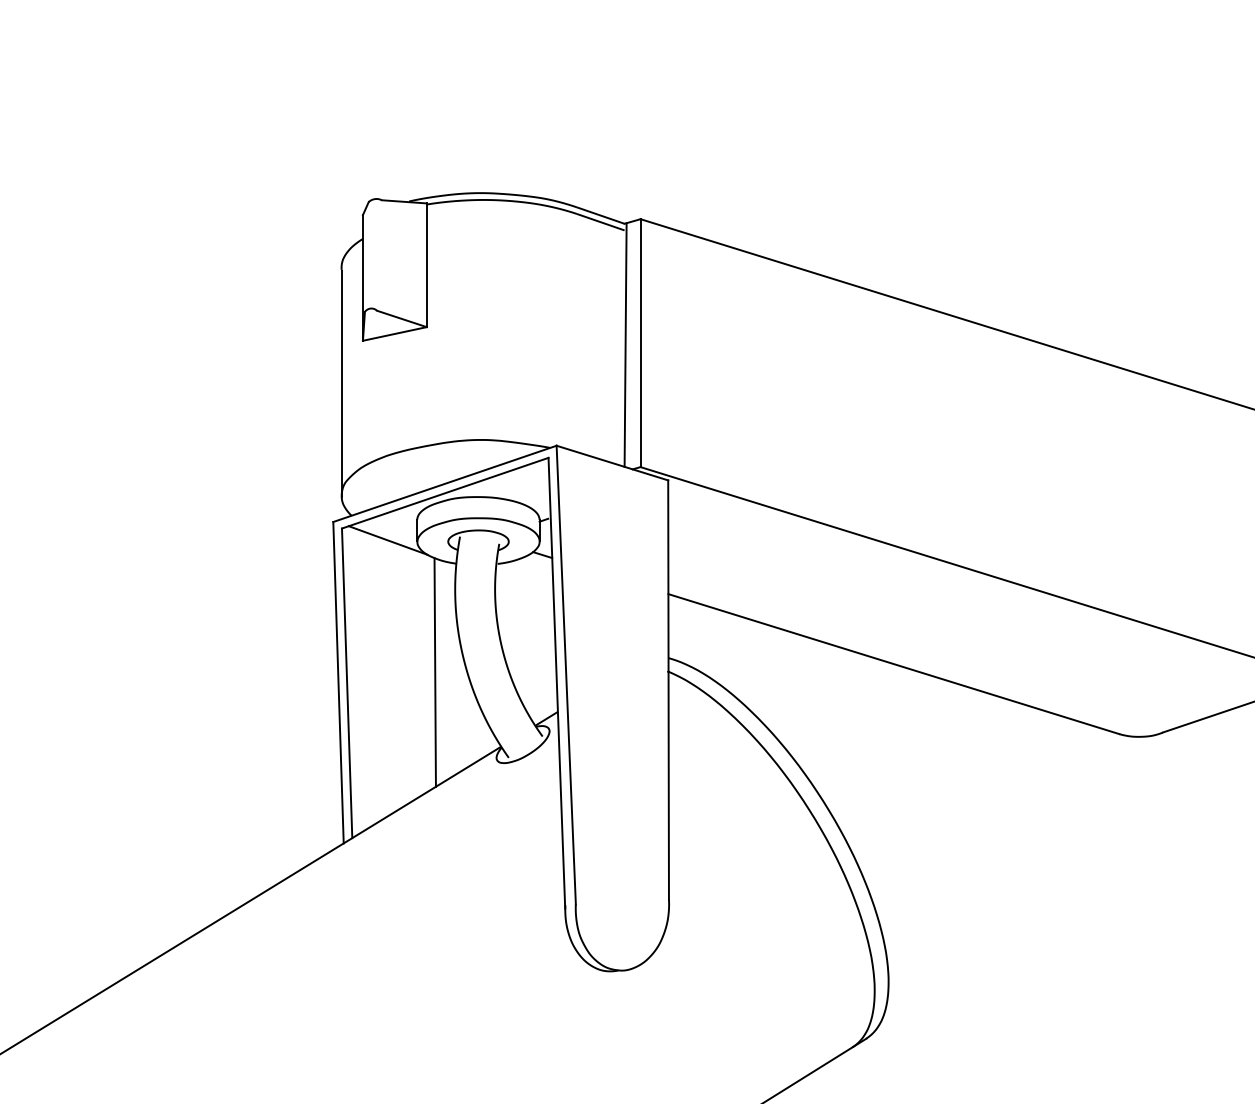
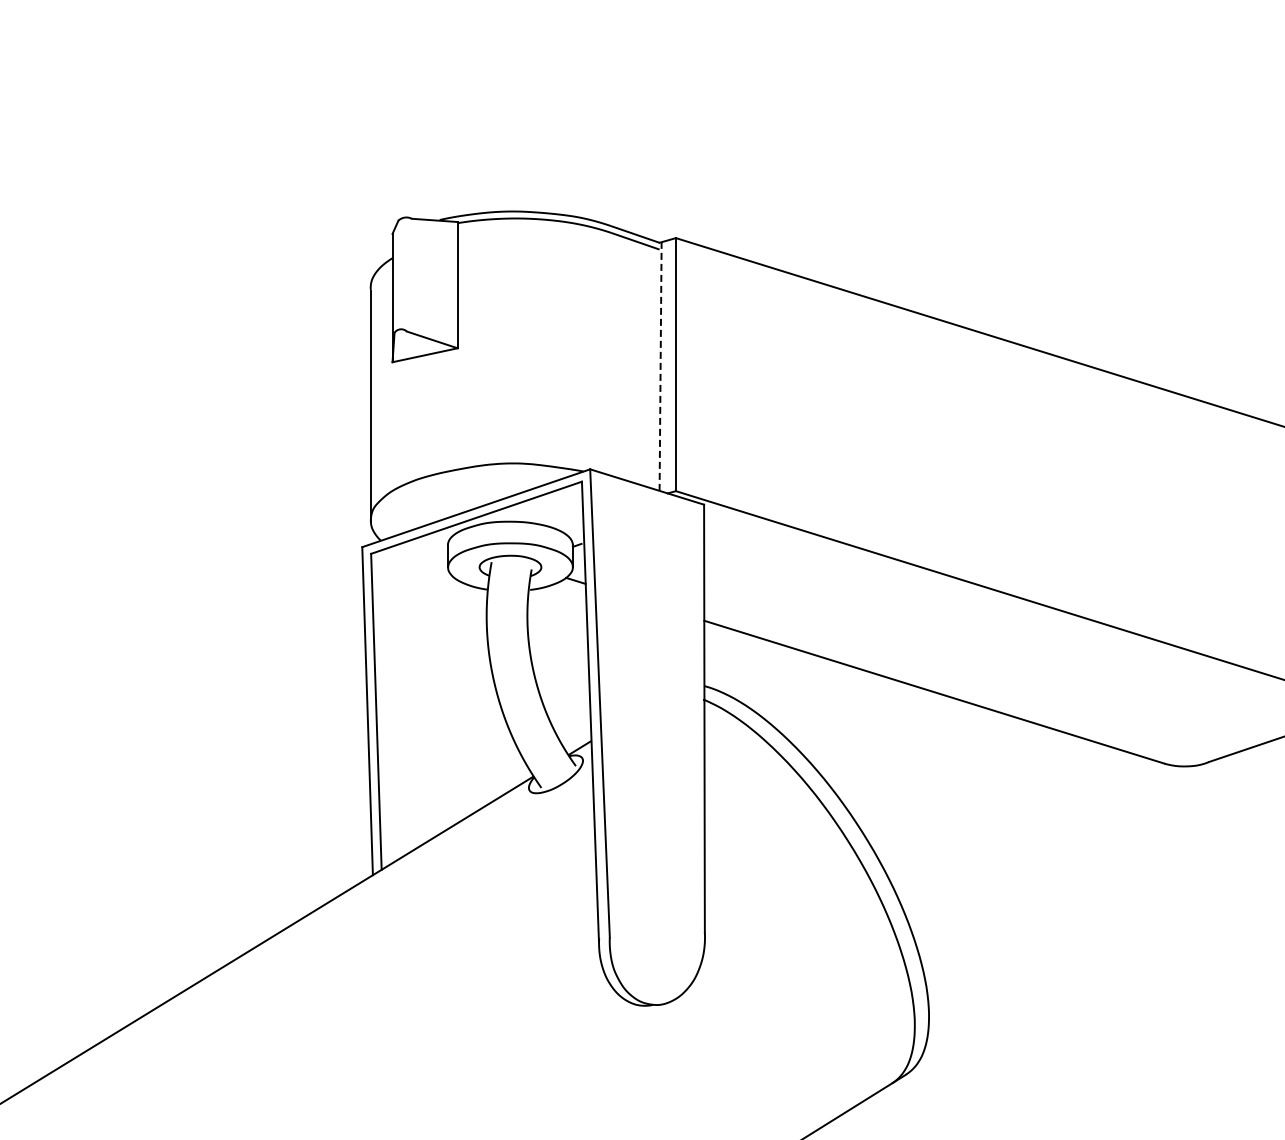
line: (625, 344) -> (660, 366), solid -> dashed
line: (388, 539) -> (418, 565), removed
line: (435, 672) -> (466, 700), removed

